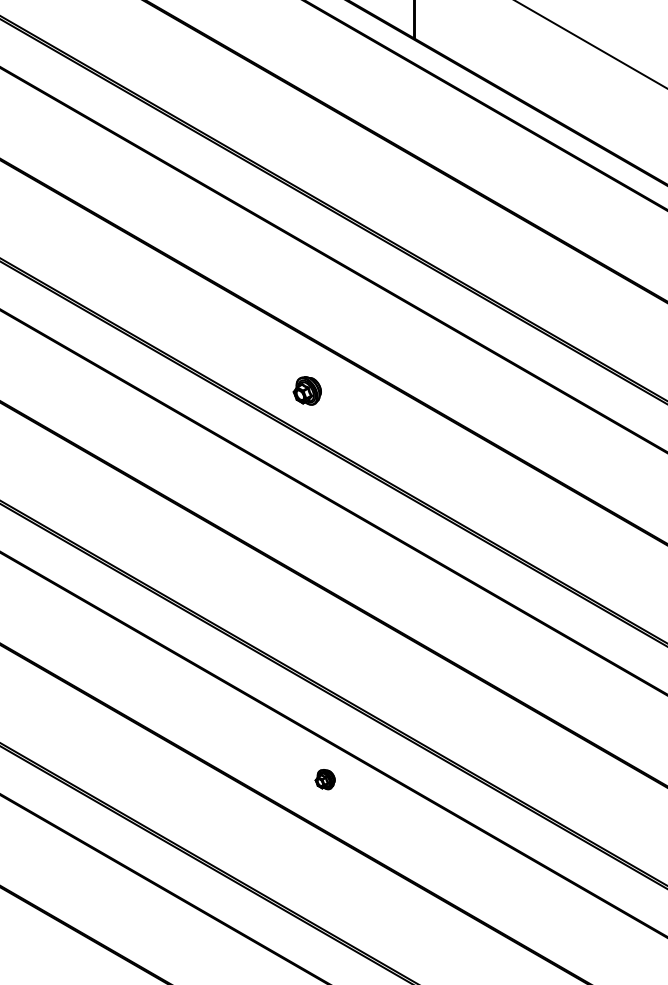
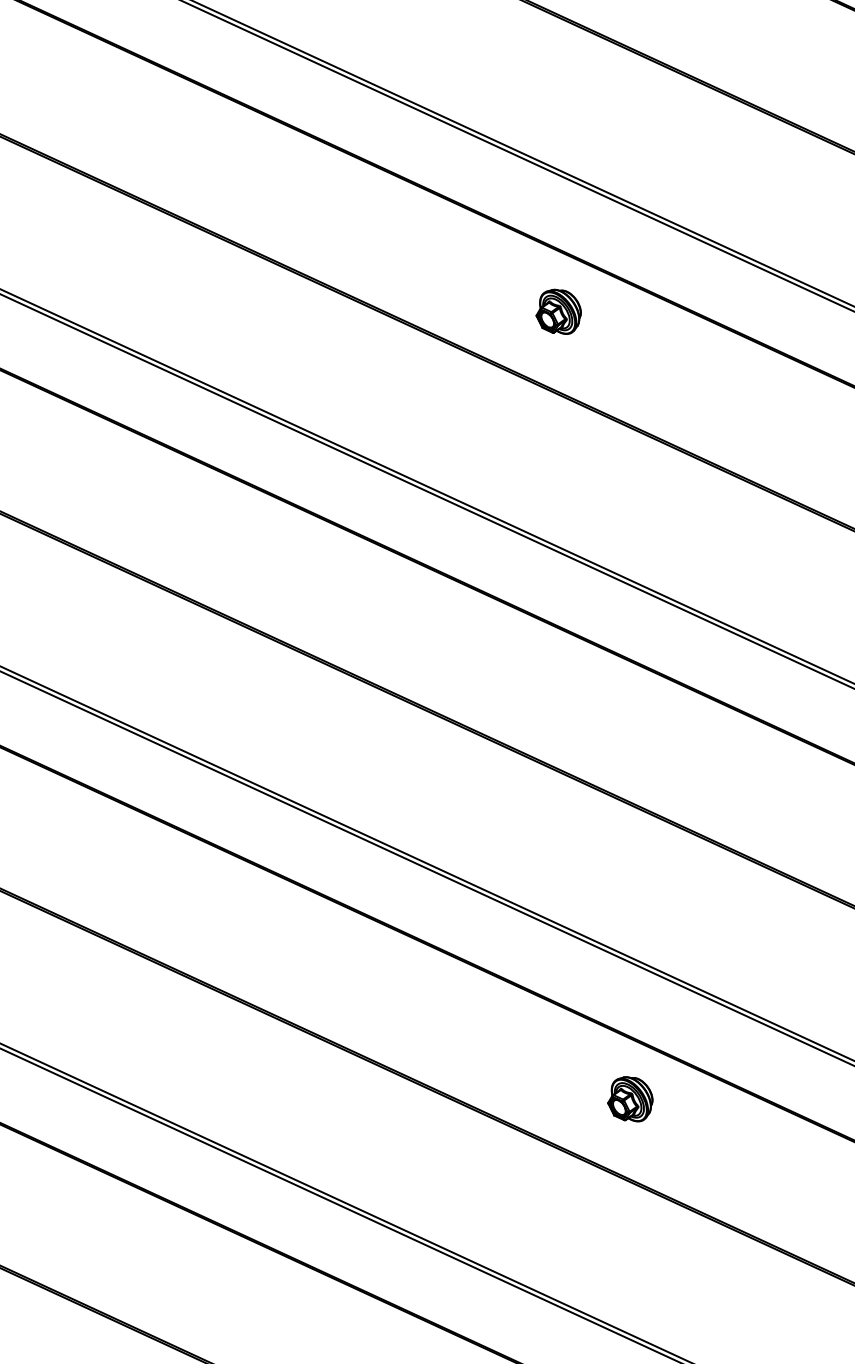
part: (306, 390) -> (557, 311), moved
part: (324, 779) -> (628, 1099), size x1.43

